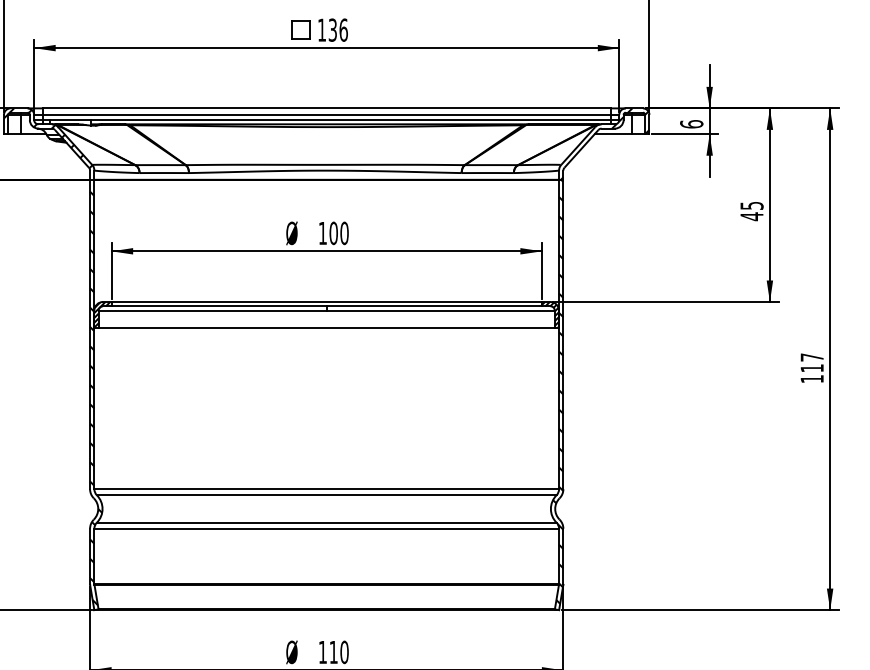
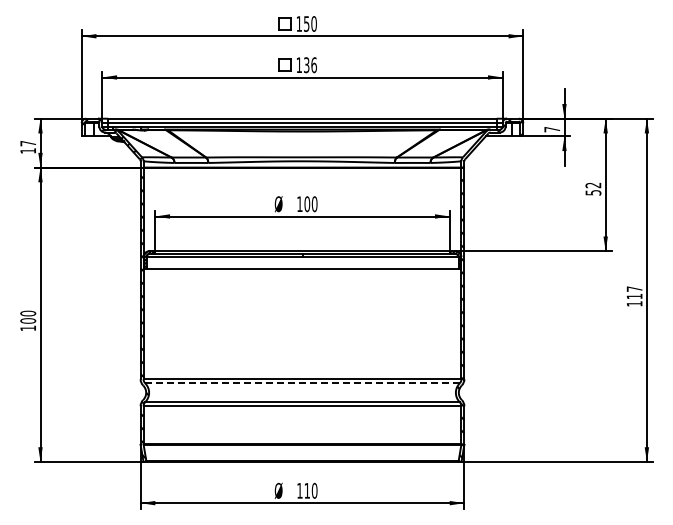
text: (692, 124) -> (552, 129), 6 -> 7
text: (752, 210) -> (593, 188), 45 -> 52
line: (326, 495) -> (302, 383), solid -> dashed

